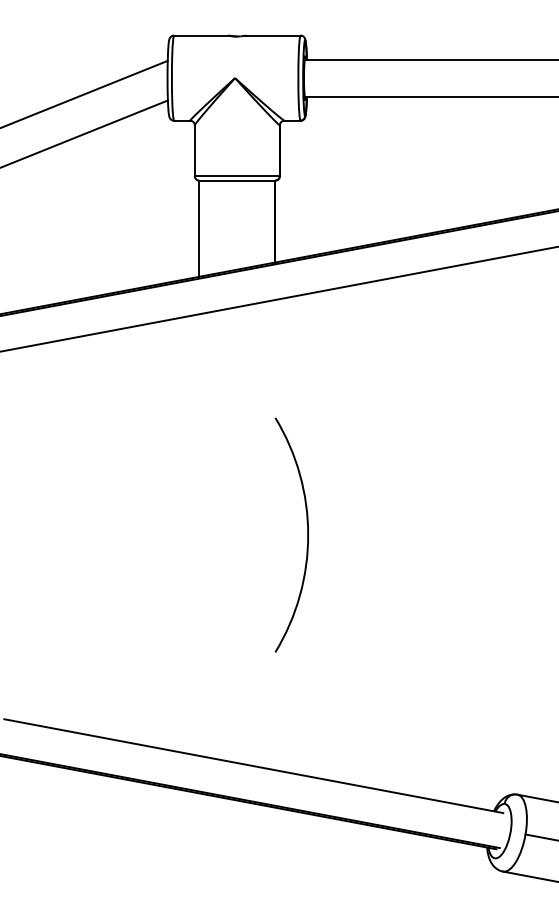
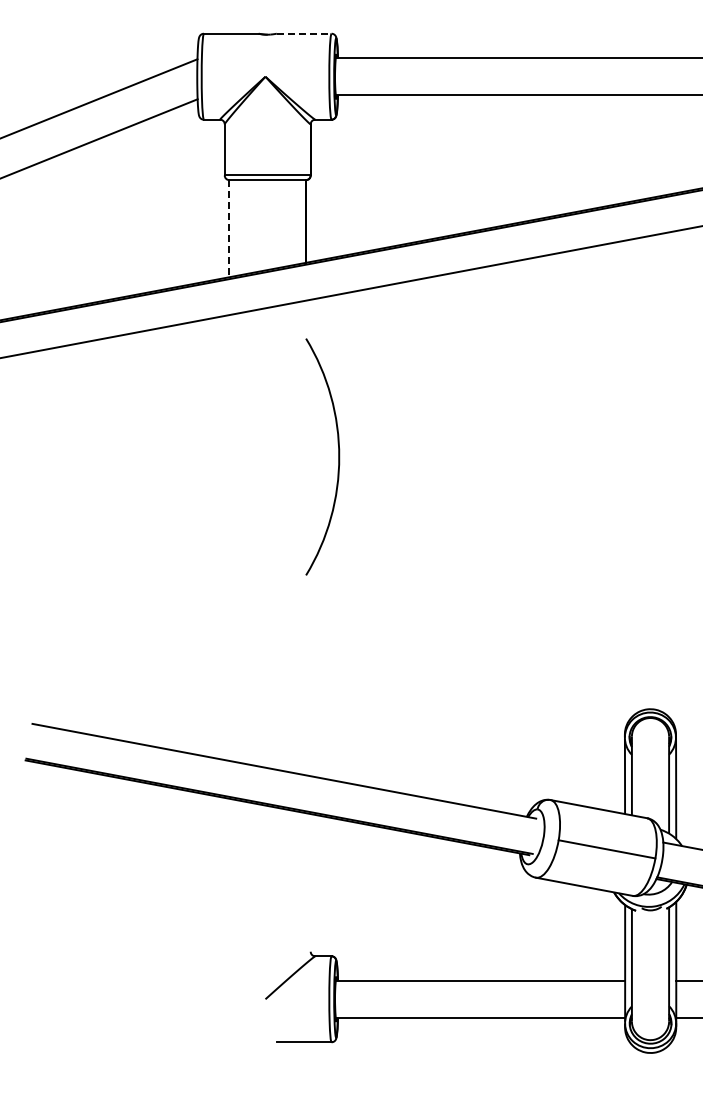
line: (273, 35) -> (304, 33), solid -> dashed
line: (199, 228) -> (229, 228), solid -> dashed
arc: (307, 534) -> (338, 456), moved

